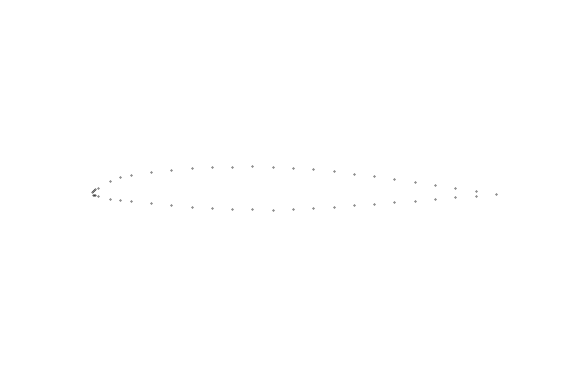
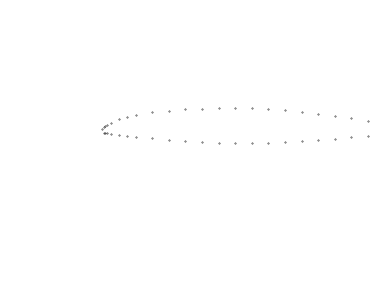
part: (95, 191) -> (106, 128), size x1.67

